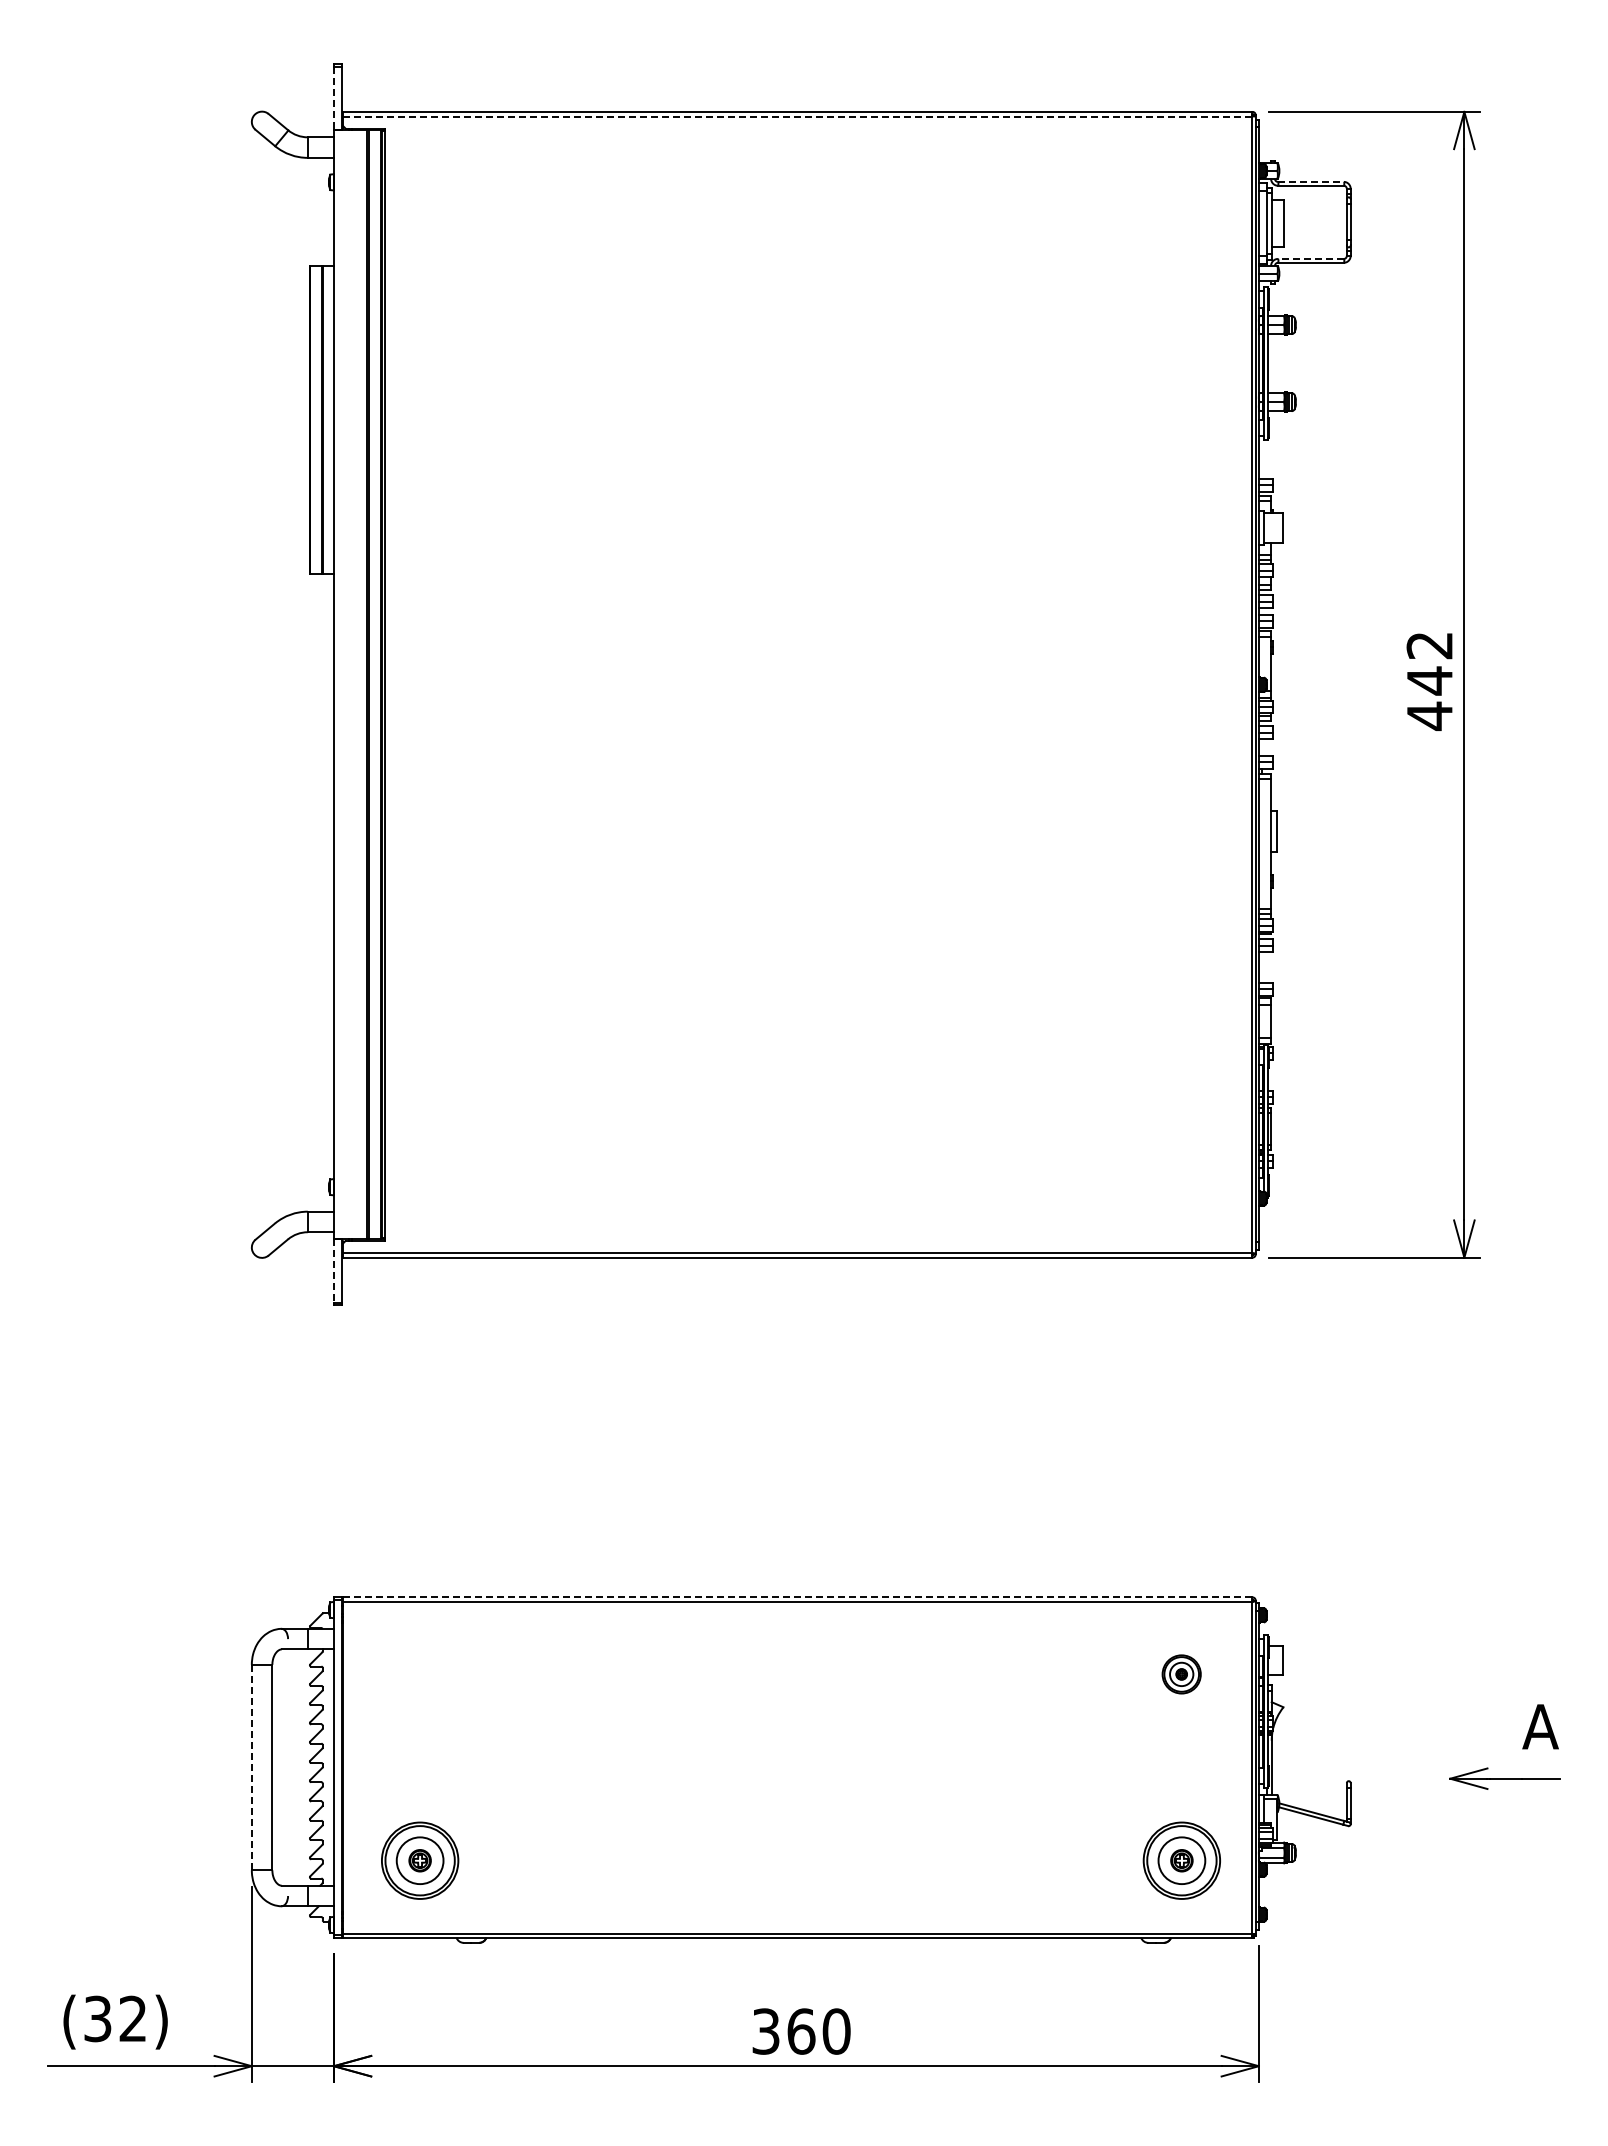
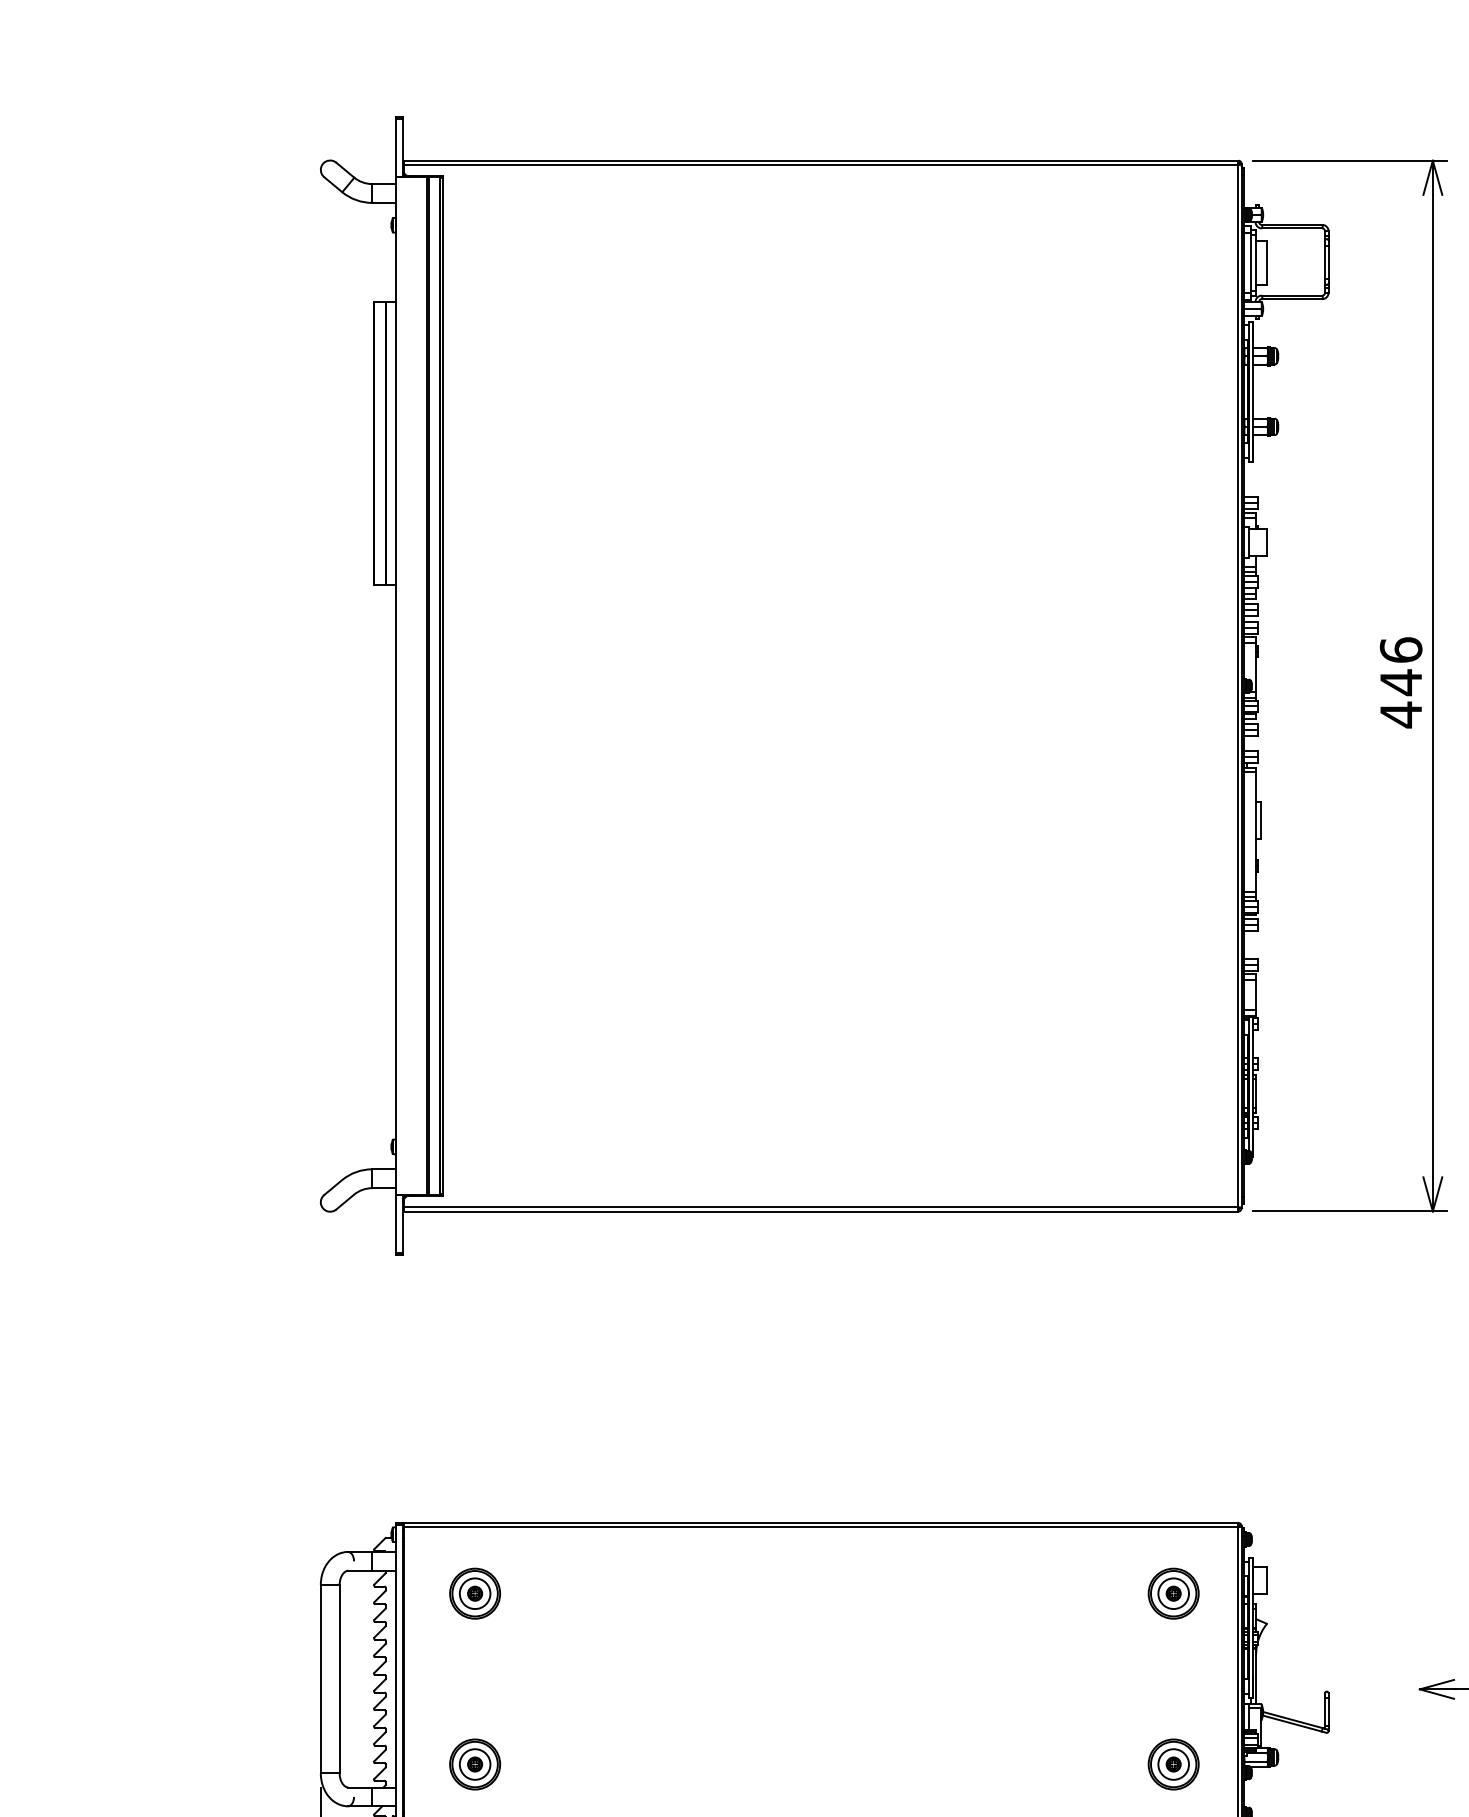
line: (334, 98) -> (396, 148), dashed -> solid
line: (797, 116) -> (821, 164), dashed -> solid
line: (1310, 181) -> (1291, 224), dashed -> solid
line: (1310, 258) -> (1291, 295), dashed -> solid
text: (1429, 645) -> (1400, 650), 442 -> 446
line: (334, 1271) -> (396, 1224), dashed -> solid
line: (797, 1597) -> (821, 1523), dashed -> solid
part: (419, 1674) -> (474, 1593), added
part: (1181, 1674) -> (1173, 1593), size x1.43
line: (251, 1767) -> (320, 1679), dashed -> solid
part: (419, 1860) -> (474, 1764), size x0.71
part: (1181, 1860) -> (1173, 1764), size x0.71

